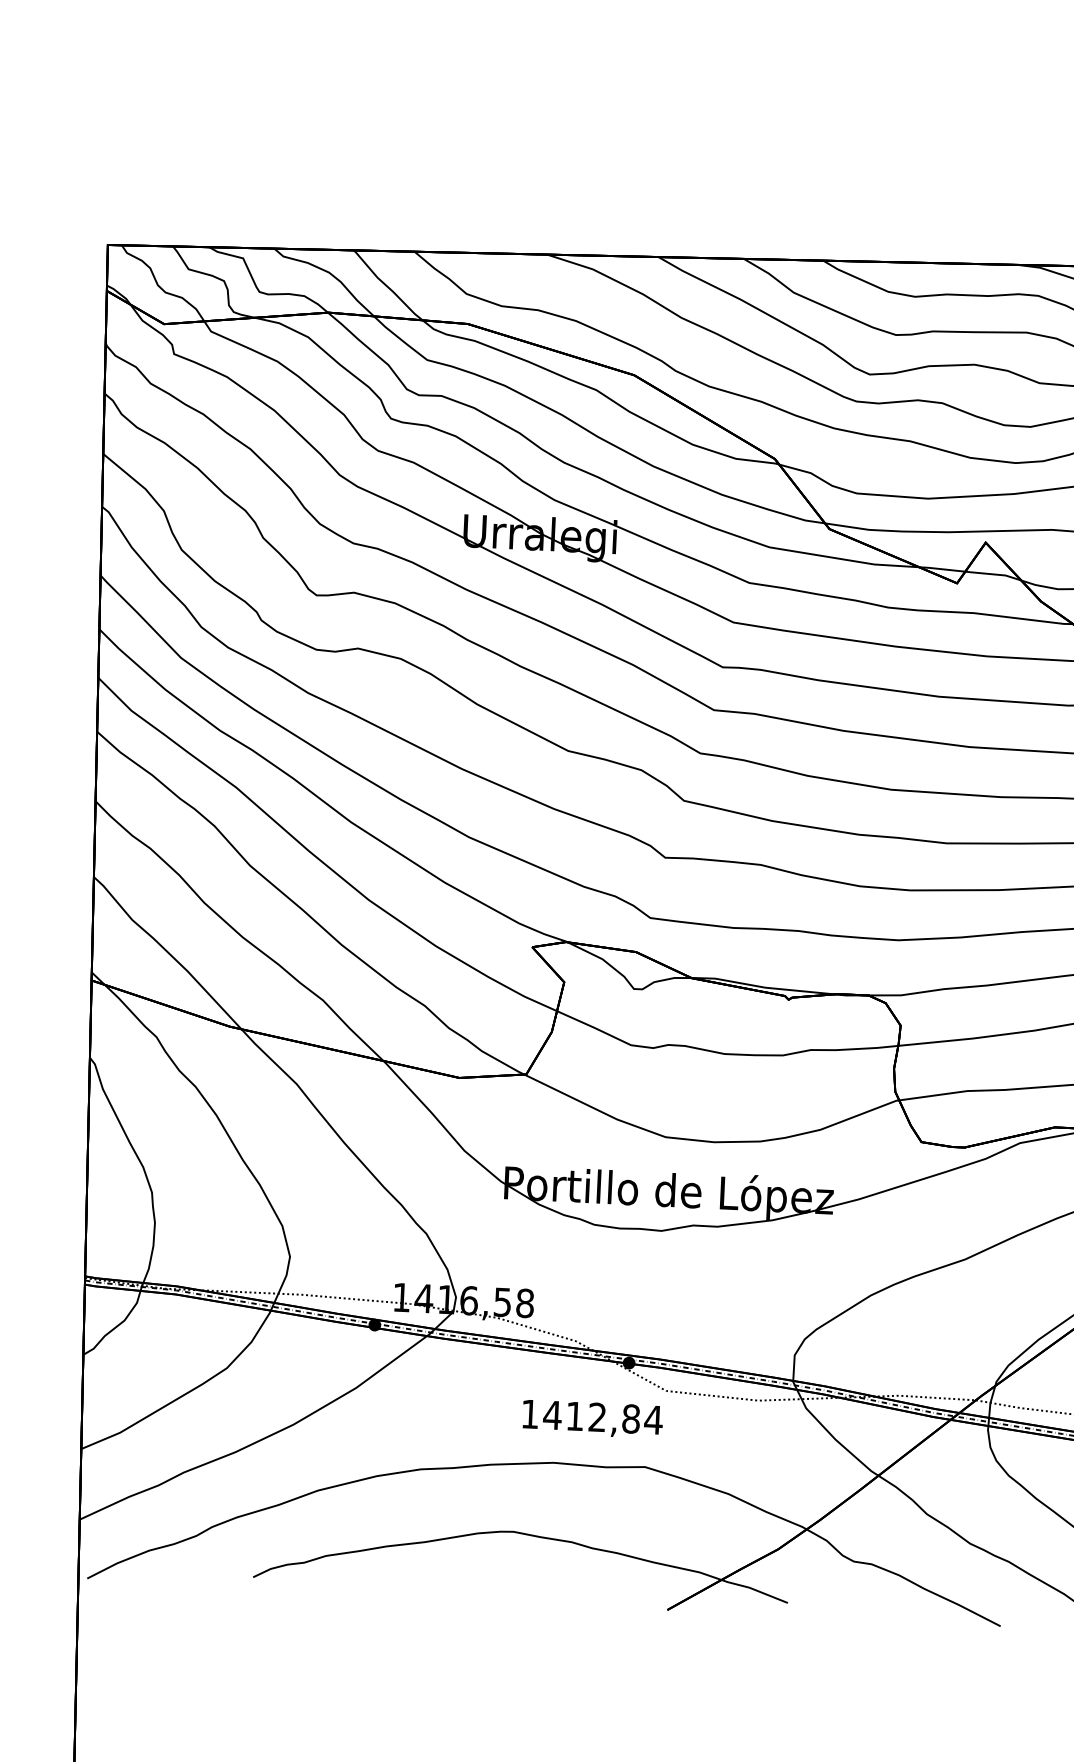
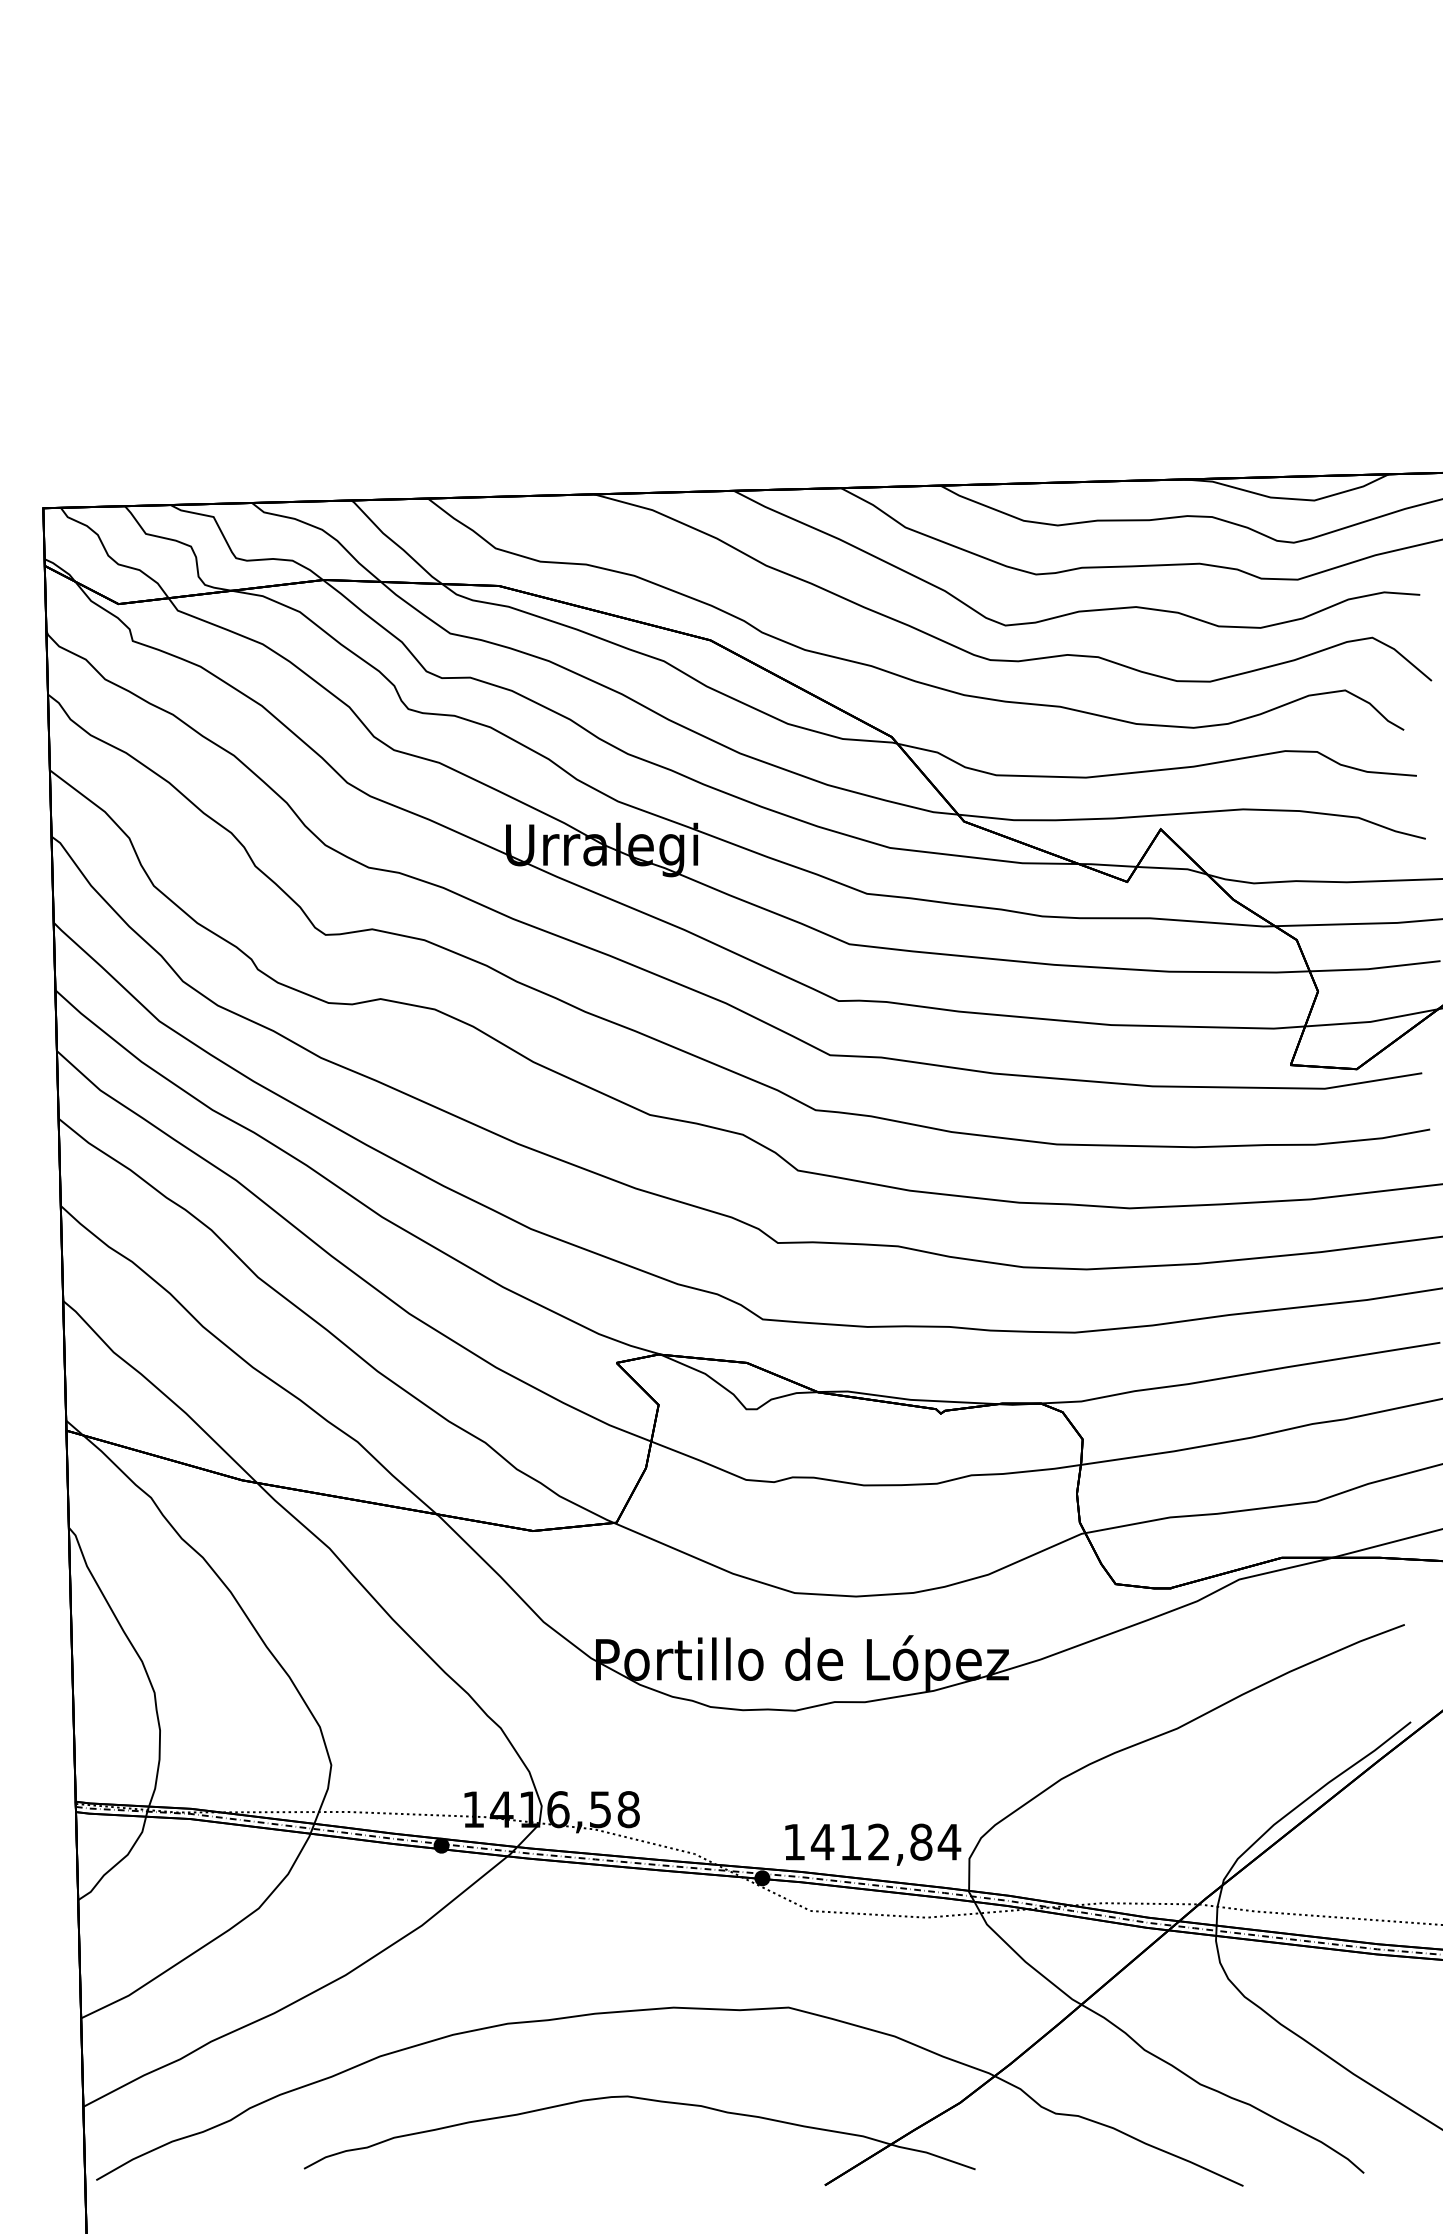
text: (593, 1419) -> (873, 1844), moved

